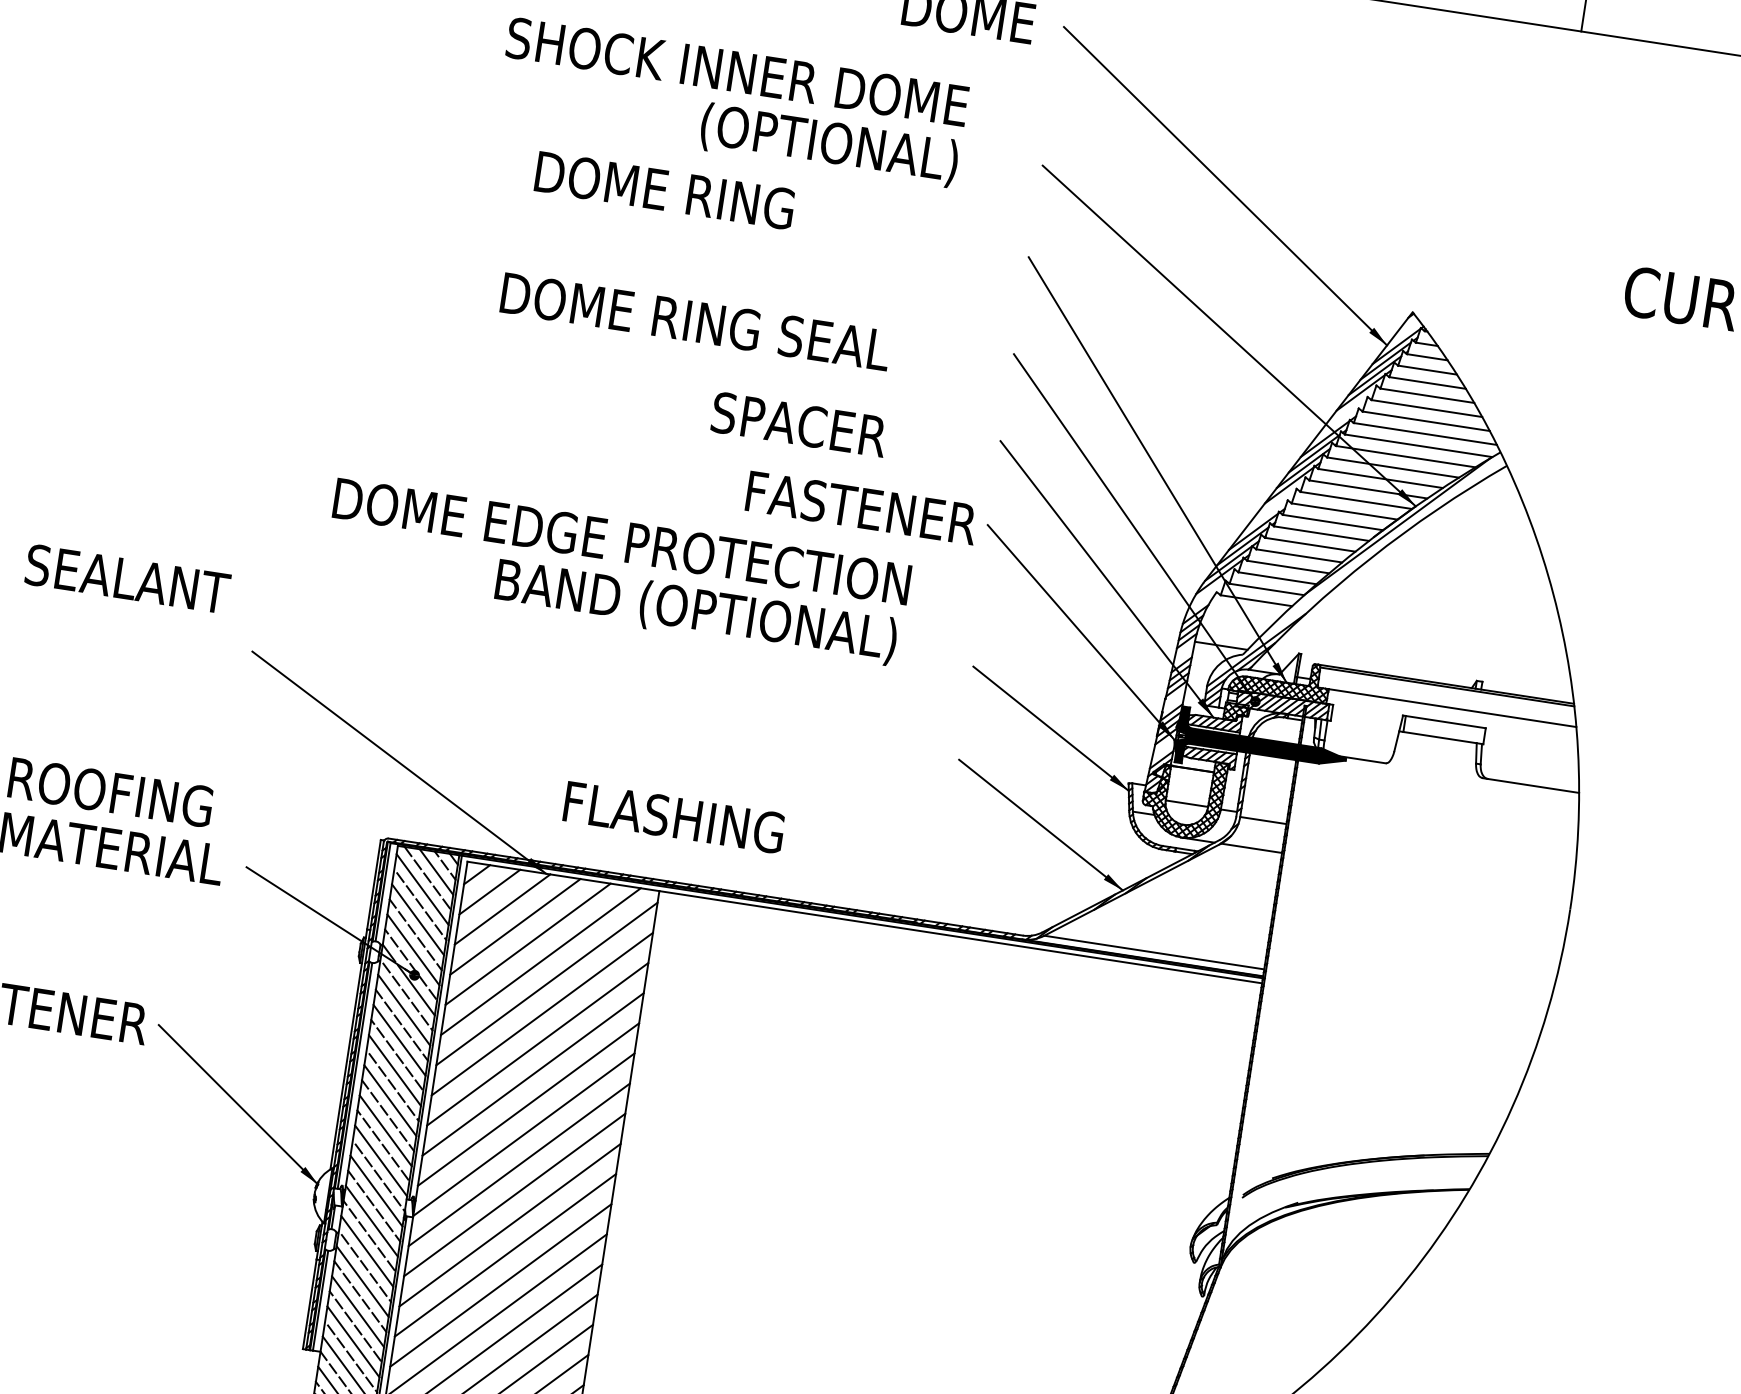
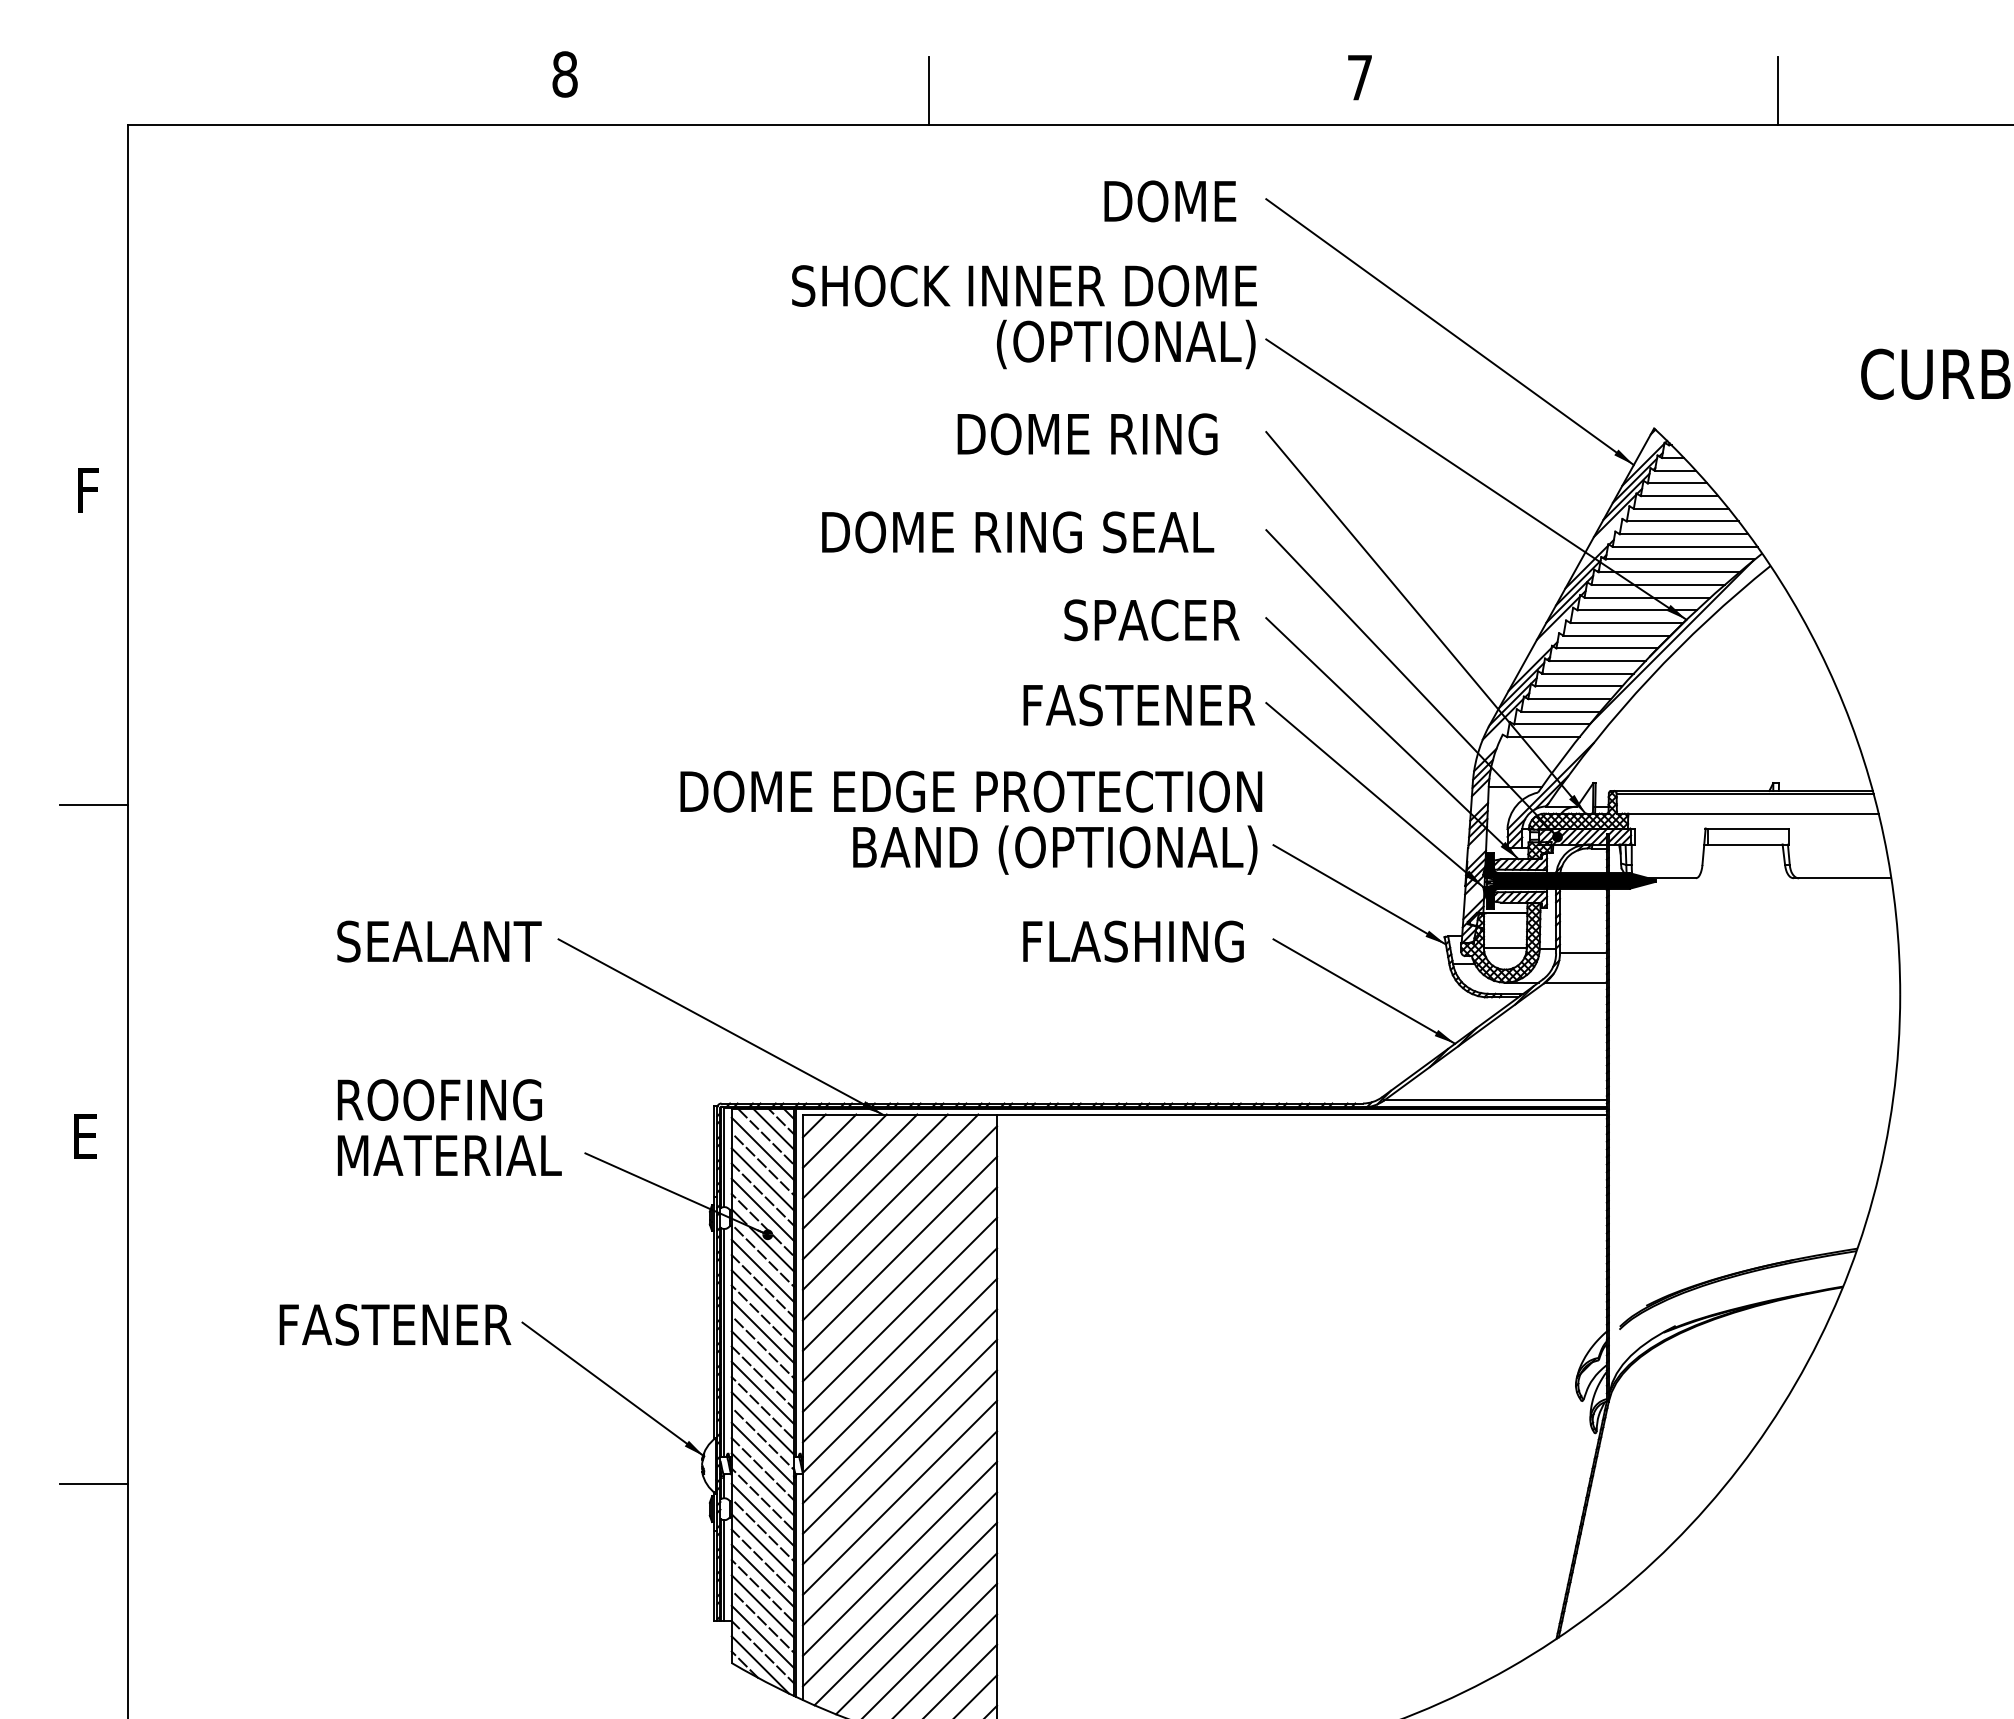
text: (732, 103) -> (1024, 317), moved
text: (664, 190) -> (1087, 434), moved
text: (696, 322) -> (1018, 532), moved
text: (798, 424) -> (1151, 620), moved
text: (617, 572) -> (971, 822), moved
text: (127, 579) -> (439, 941), moved
text: (674, 817) -> (1133, 941), moved

